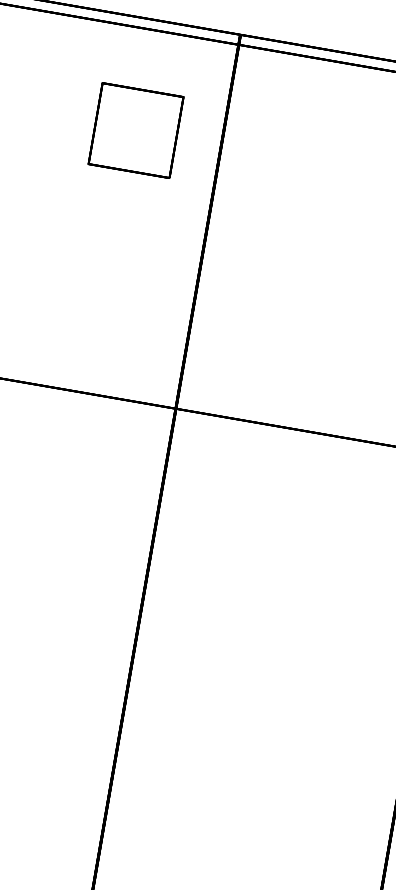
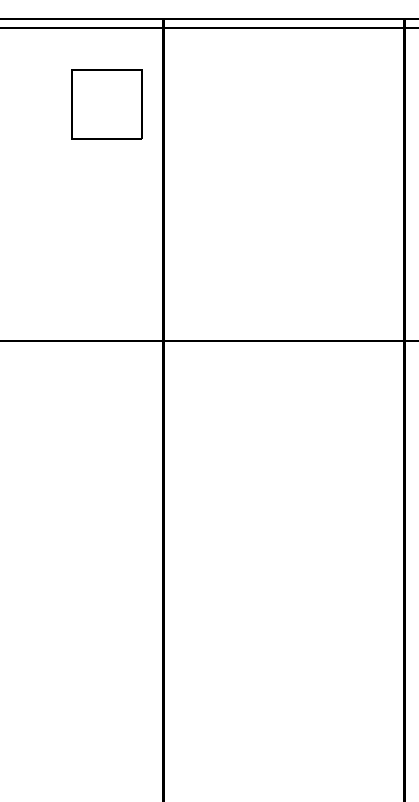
part: (135, 130) -> (106, 104), moved

